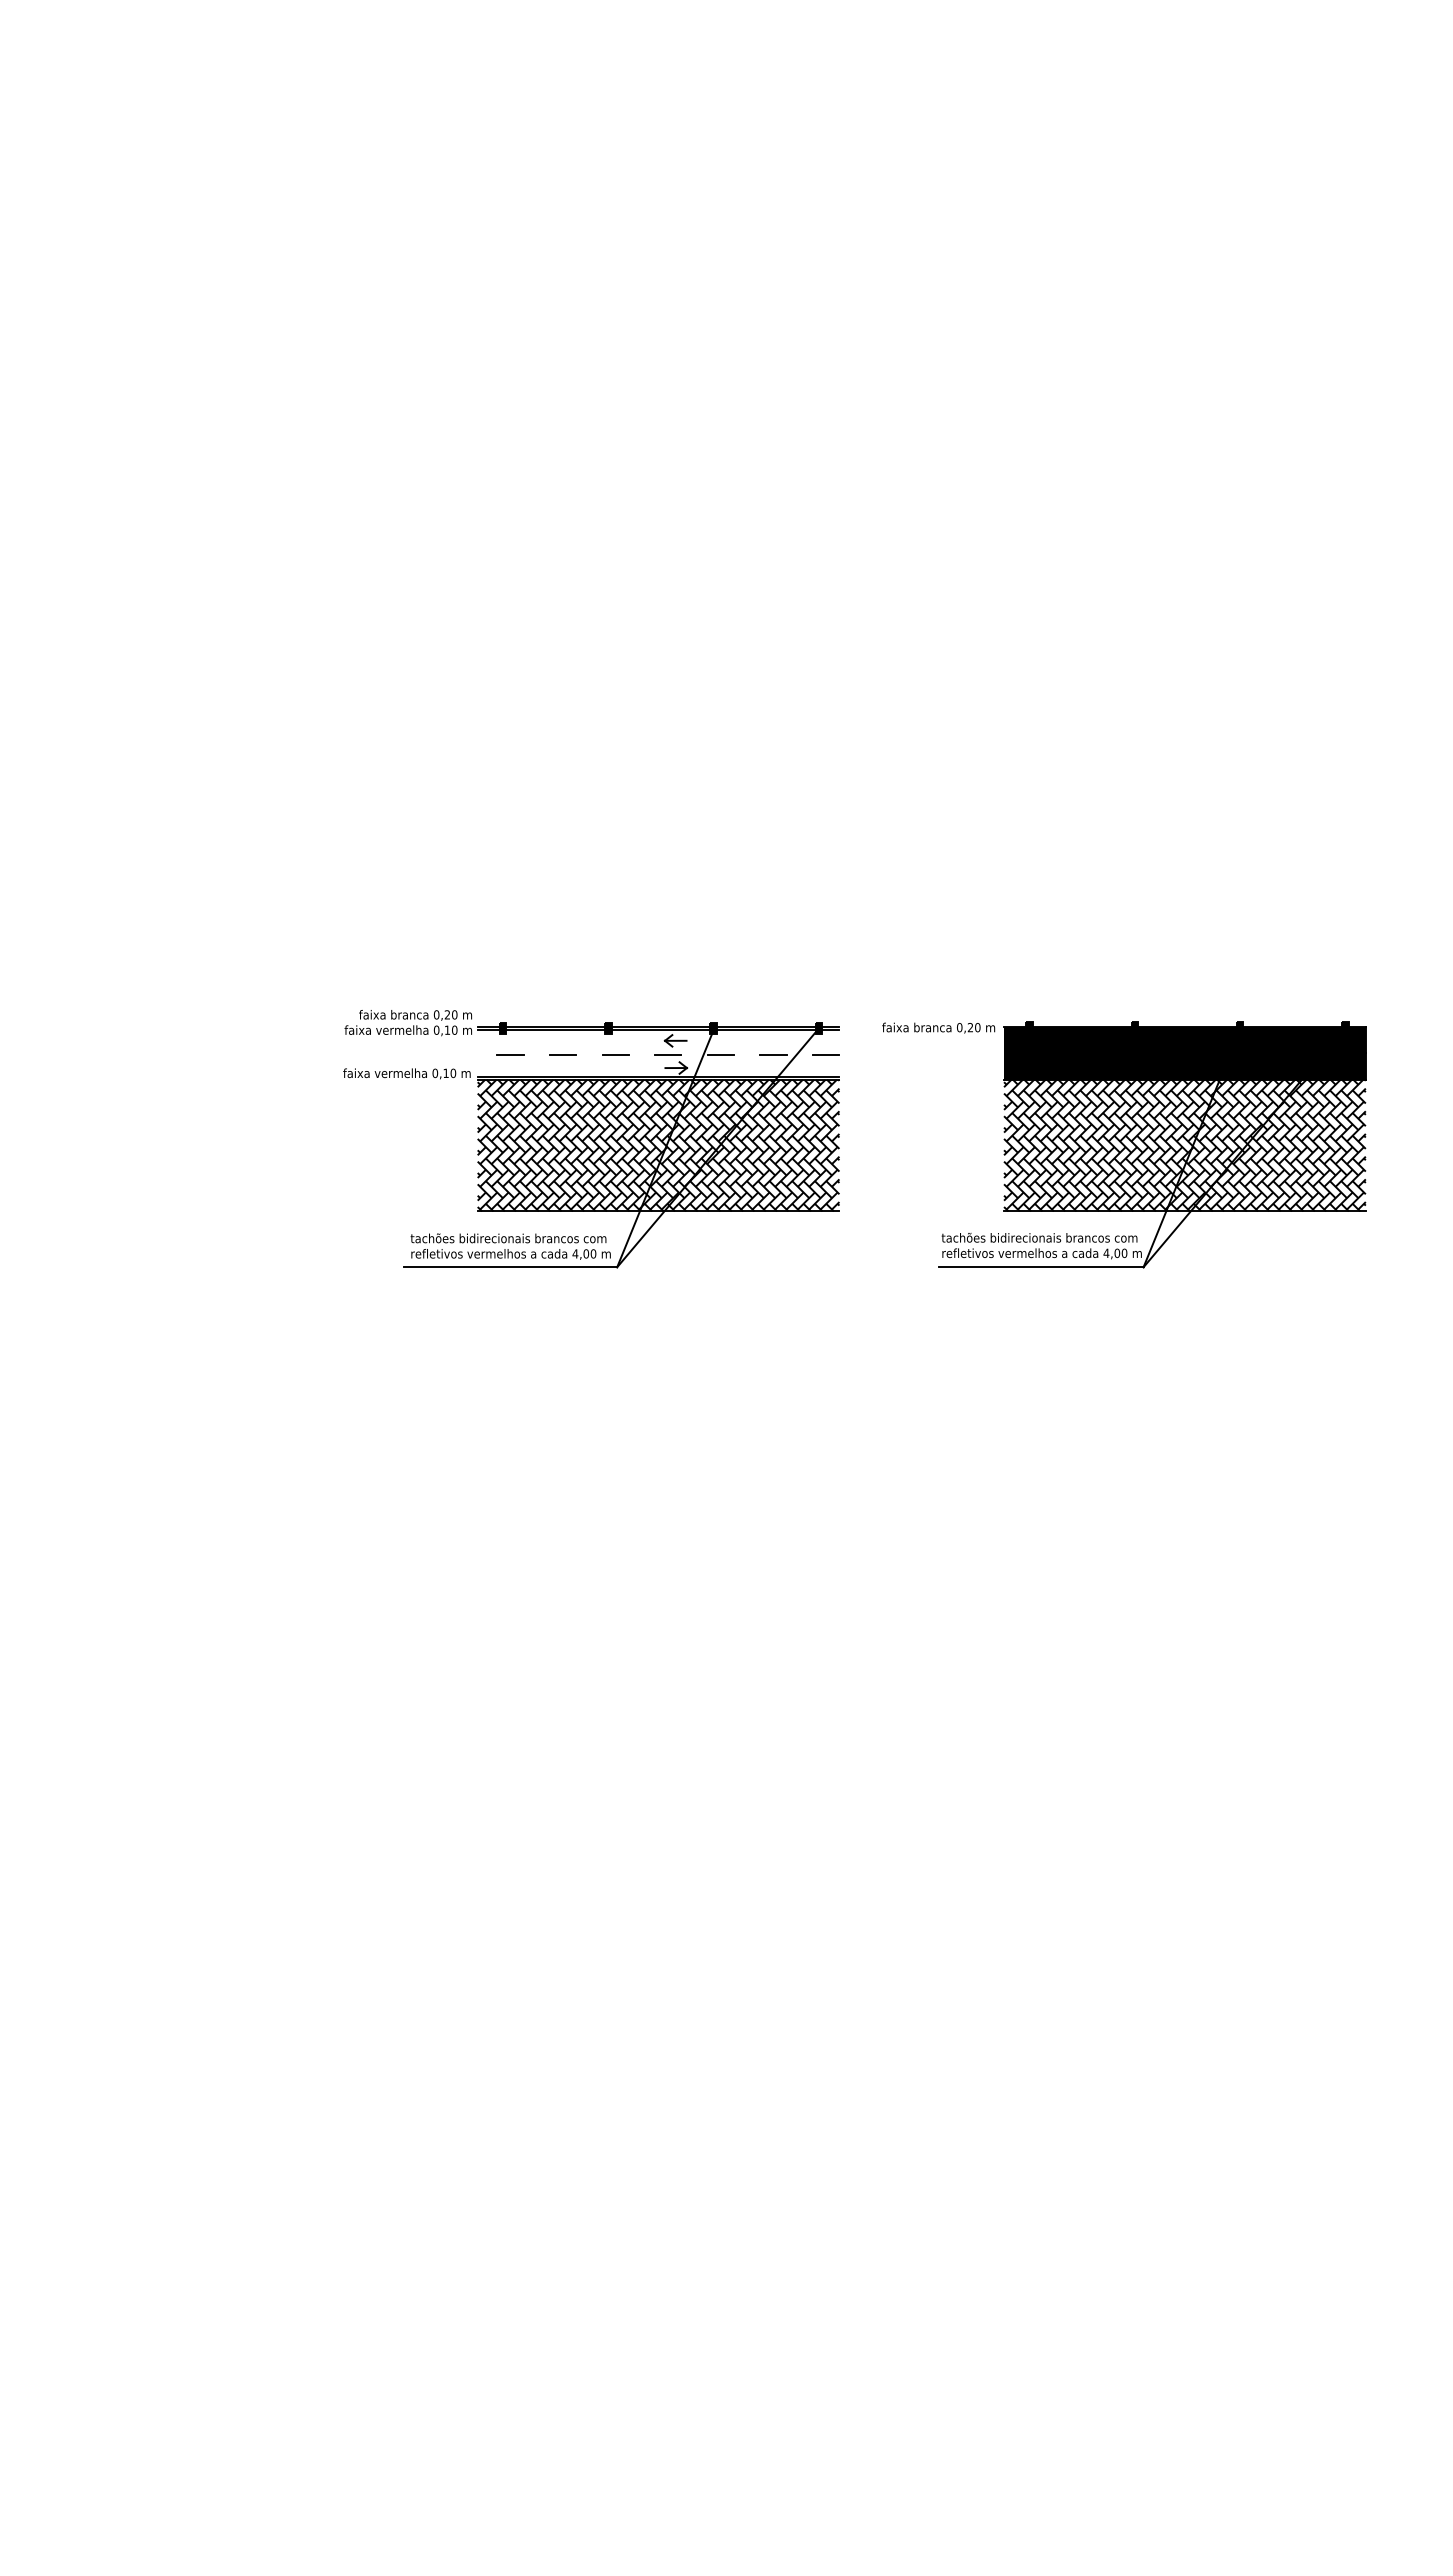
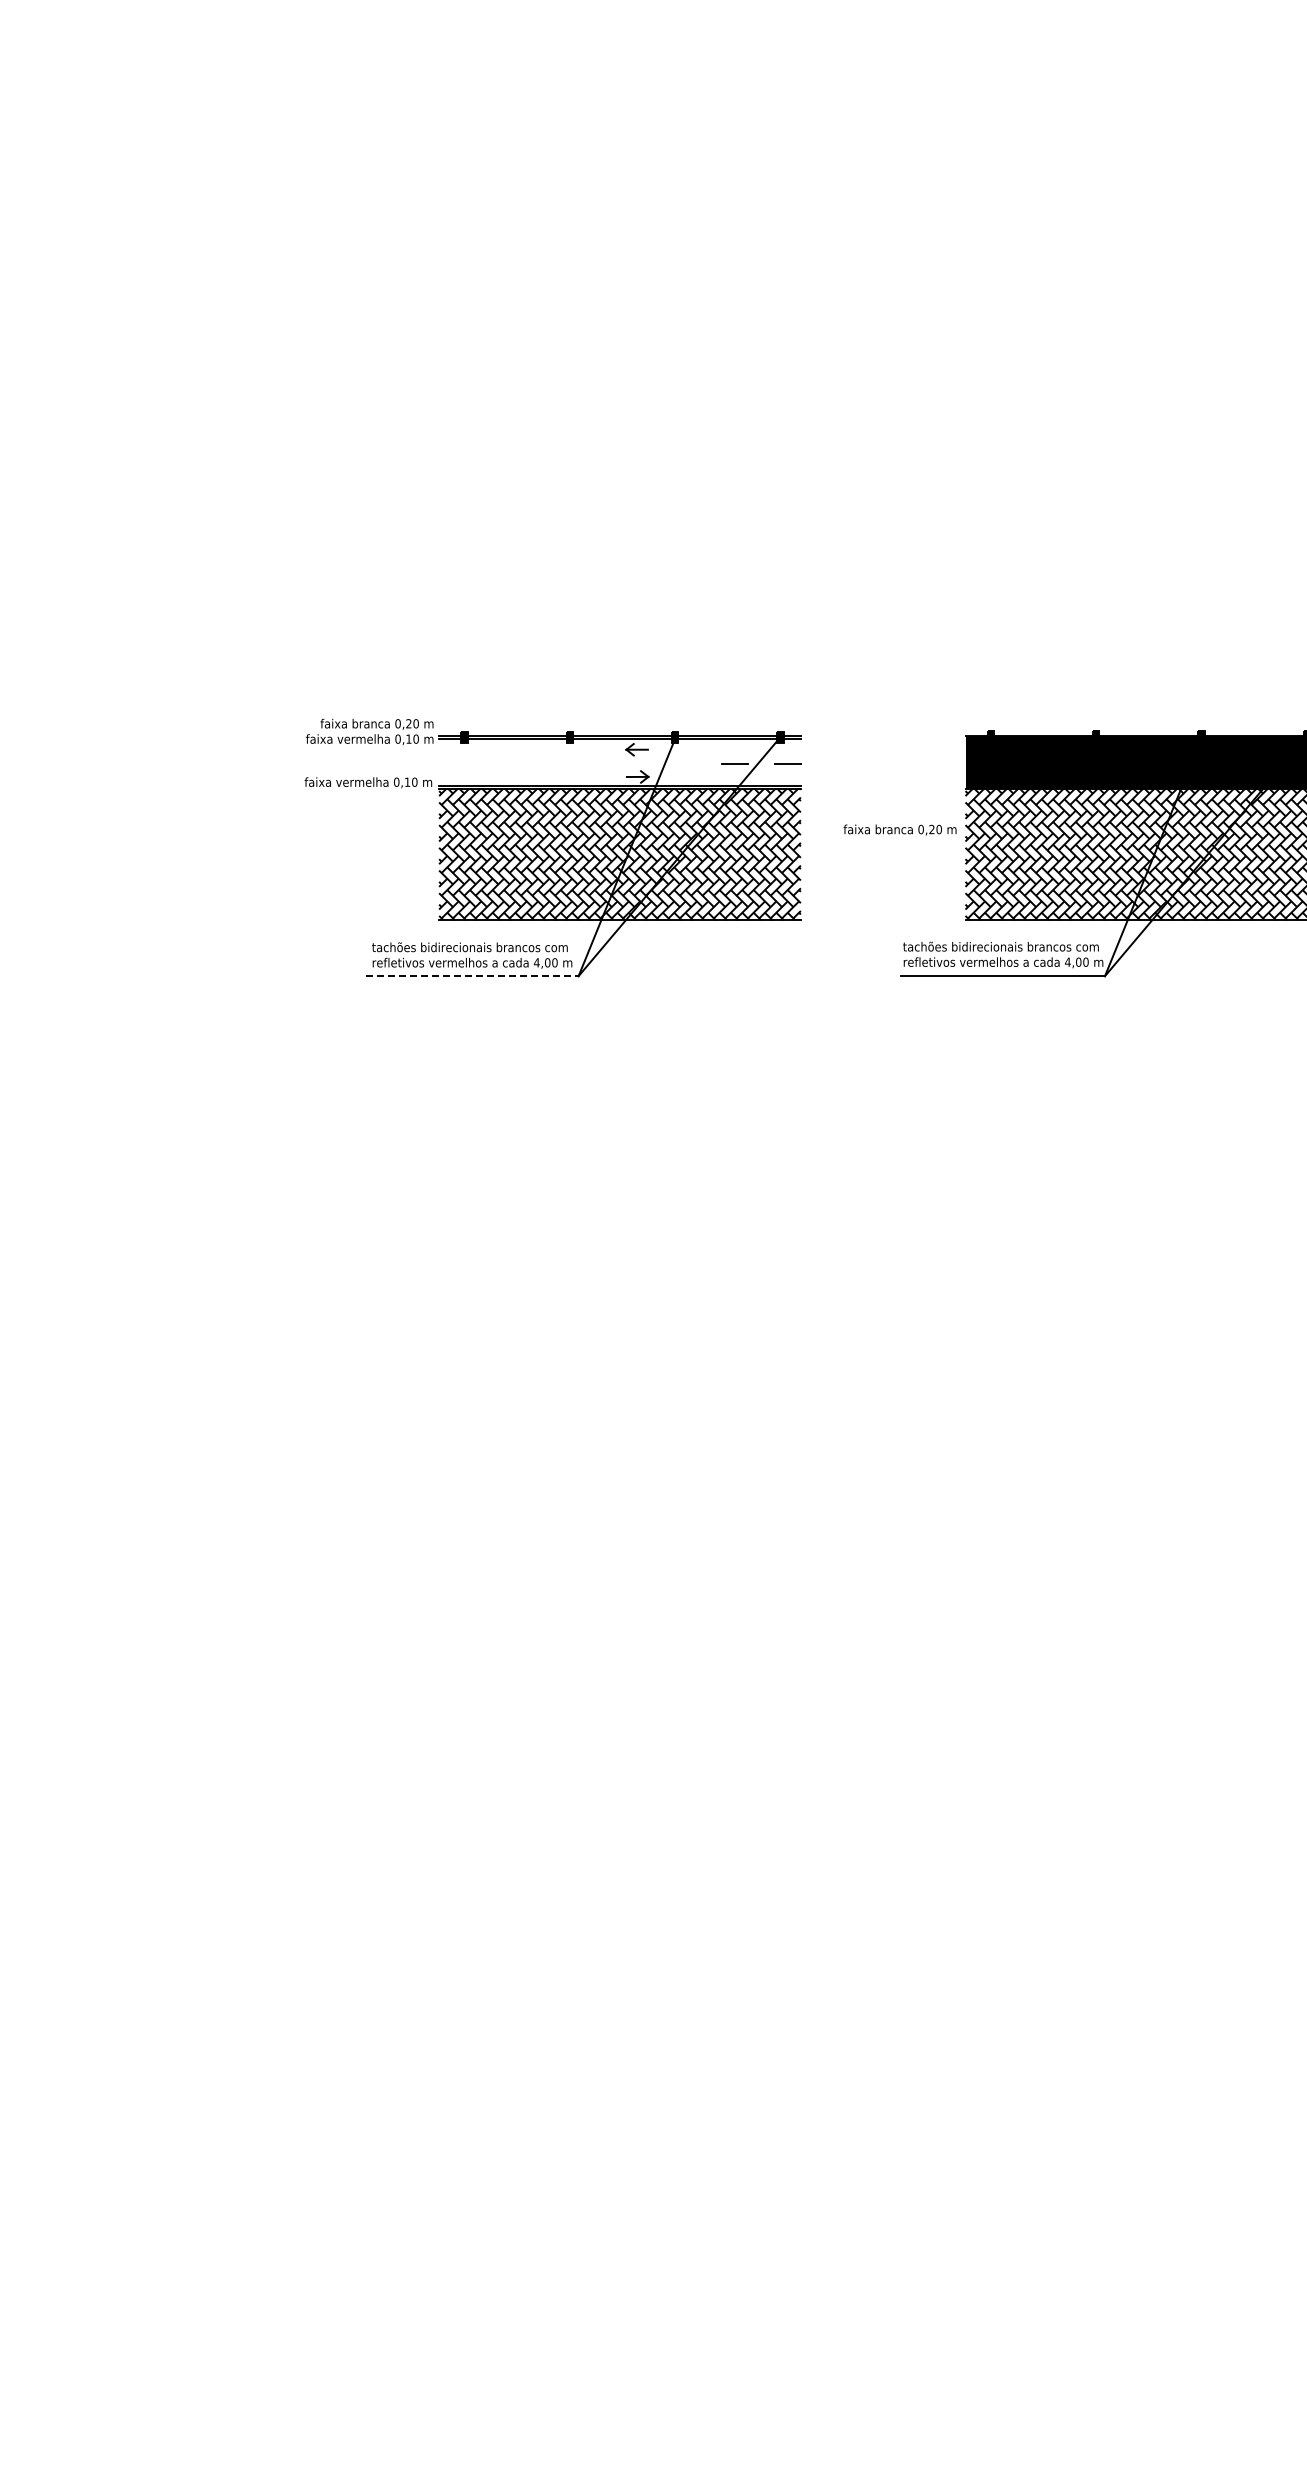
text: (938, 1027) -> (899, 829), moved
line: (510, 1054) -> (471, 763), removed
line: (562, 1054) -> (523, 763), removed
line: (615, 1054) -> (576, 763), removed
line: (668, 1054) -> (629, 763), removed
line: (720, 1054) -> (681, 763), removed
line: (511, 1267) -> (472, 976), solid -> dashed

